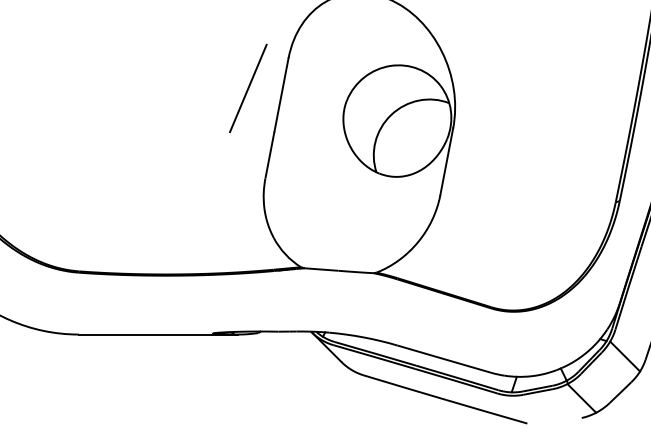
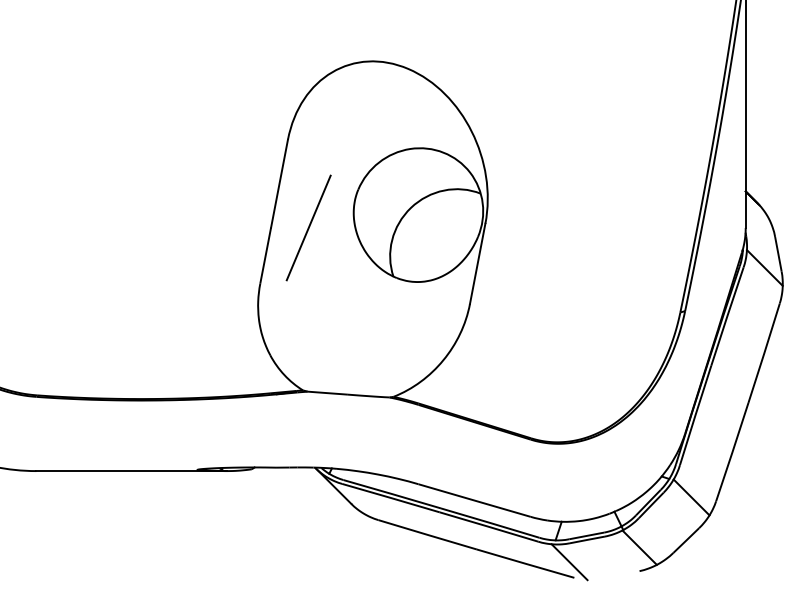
line: (248, 88) -> (308, 227), moved
line: (523, 410) -> (569, 562), added

